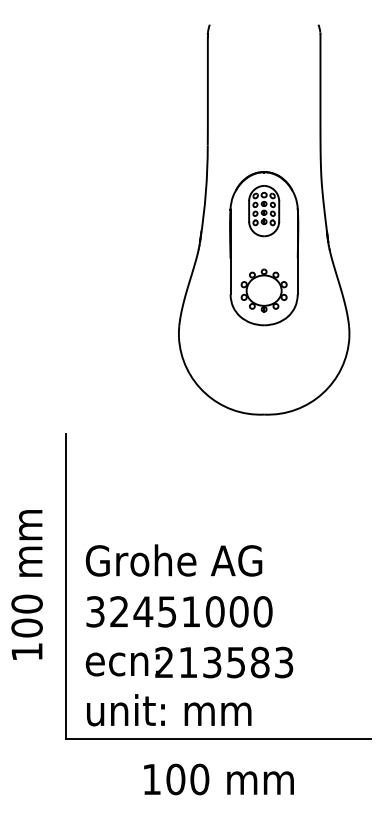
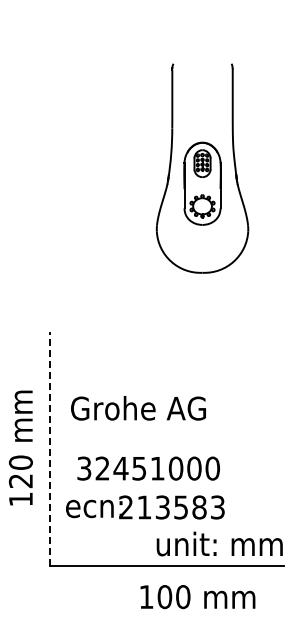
part: (264, 220) -> (202, 168), size x0.7
text: (174, 560) -> (138, 408), moved
line: (65, 586) -> (50, 449), solid -> dashed
text: (179, 611) -> (148, 468), moved
text: (26, 627) -> (20, 480), 100 -> 120
text: (168, 709) -> (219, 543), moved
text: (218, 780) -> (197, 597), moved

